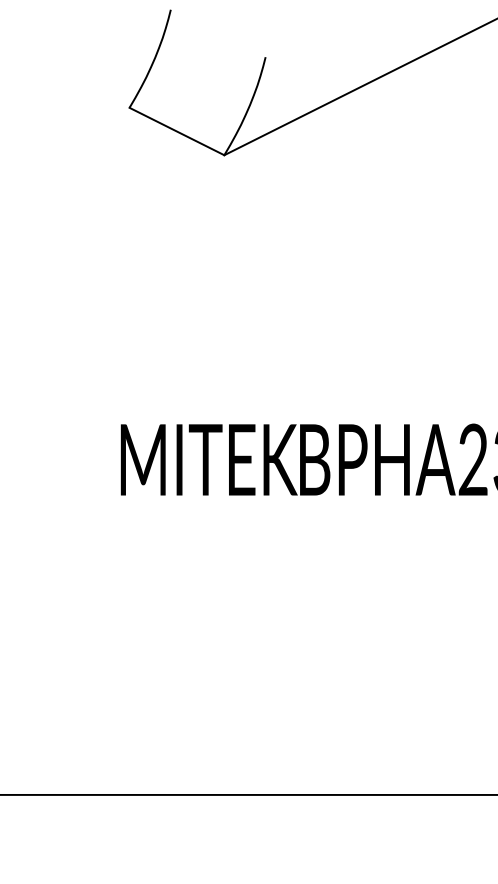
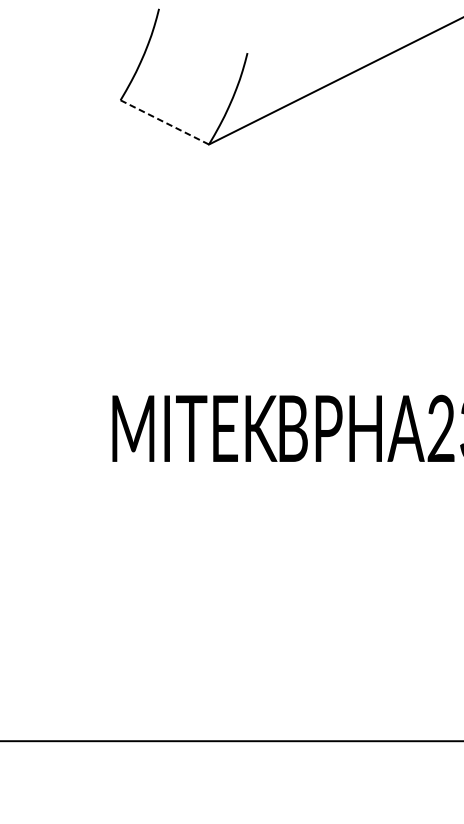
line: (176, 131) -> (164, 122), solid -> dashed

